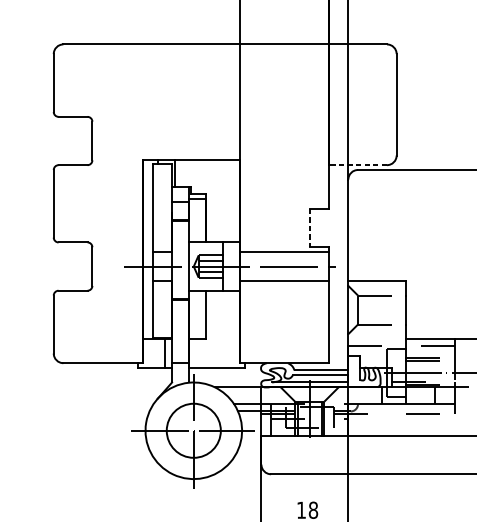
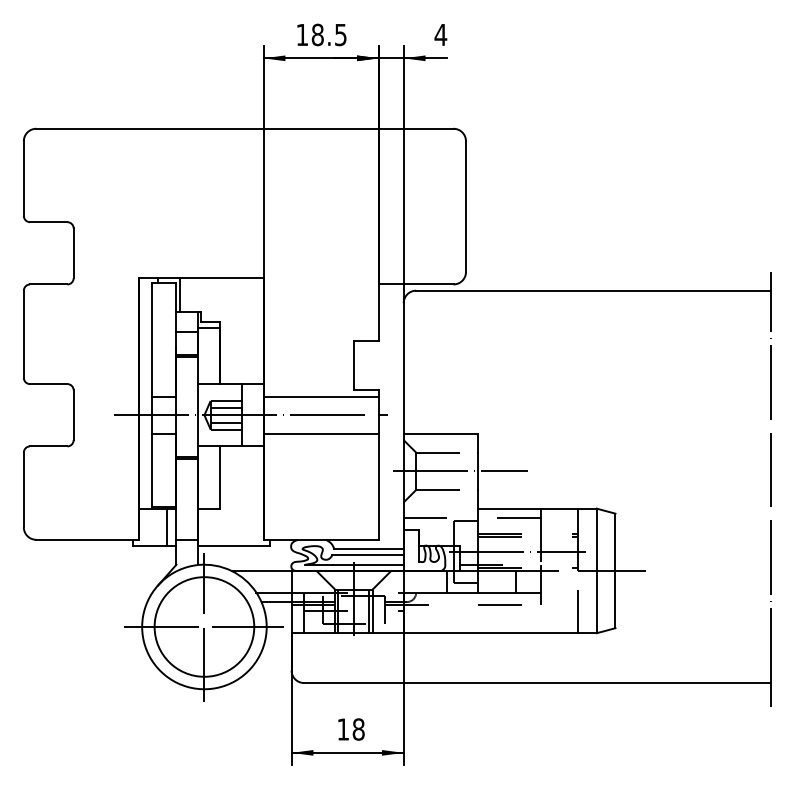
line: (357, 165) -> (415, 284), dashed -> solid
line: (309, 228) -> (353, 365), dashed -> solid
line: (392, 310) -> (460, 471), added
circle: (193, 430) -> (204, 626), size x1.43

